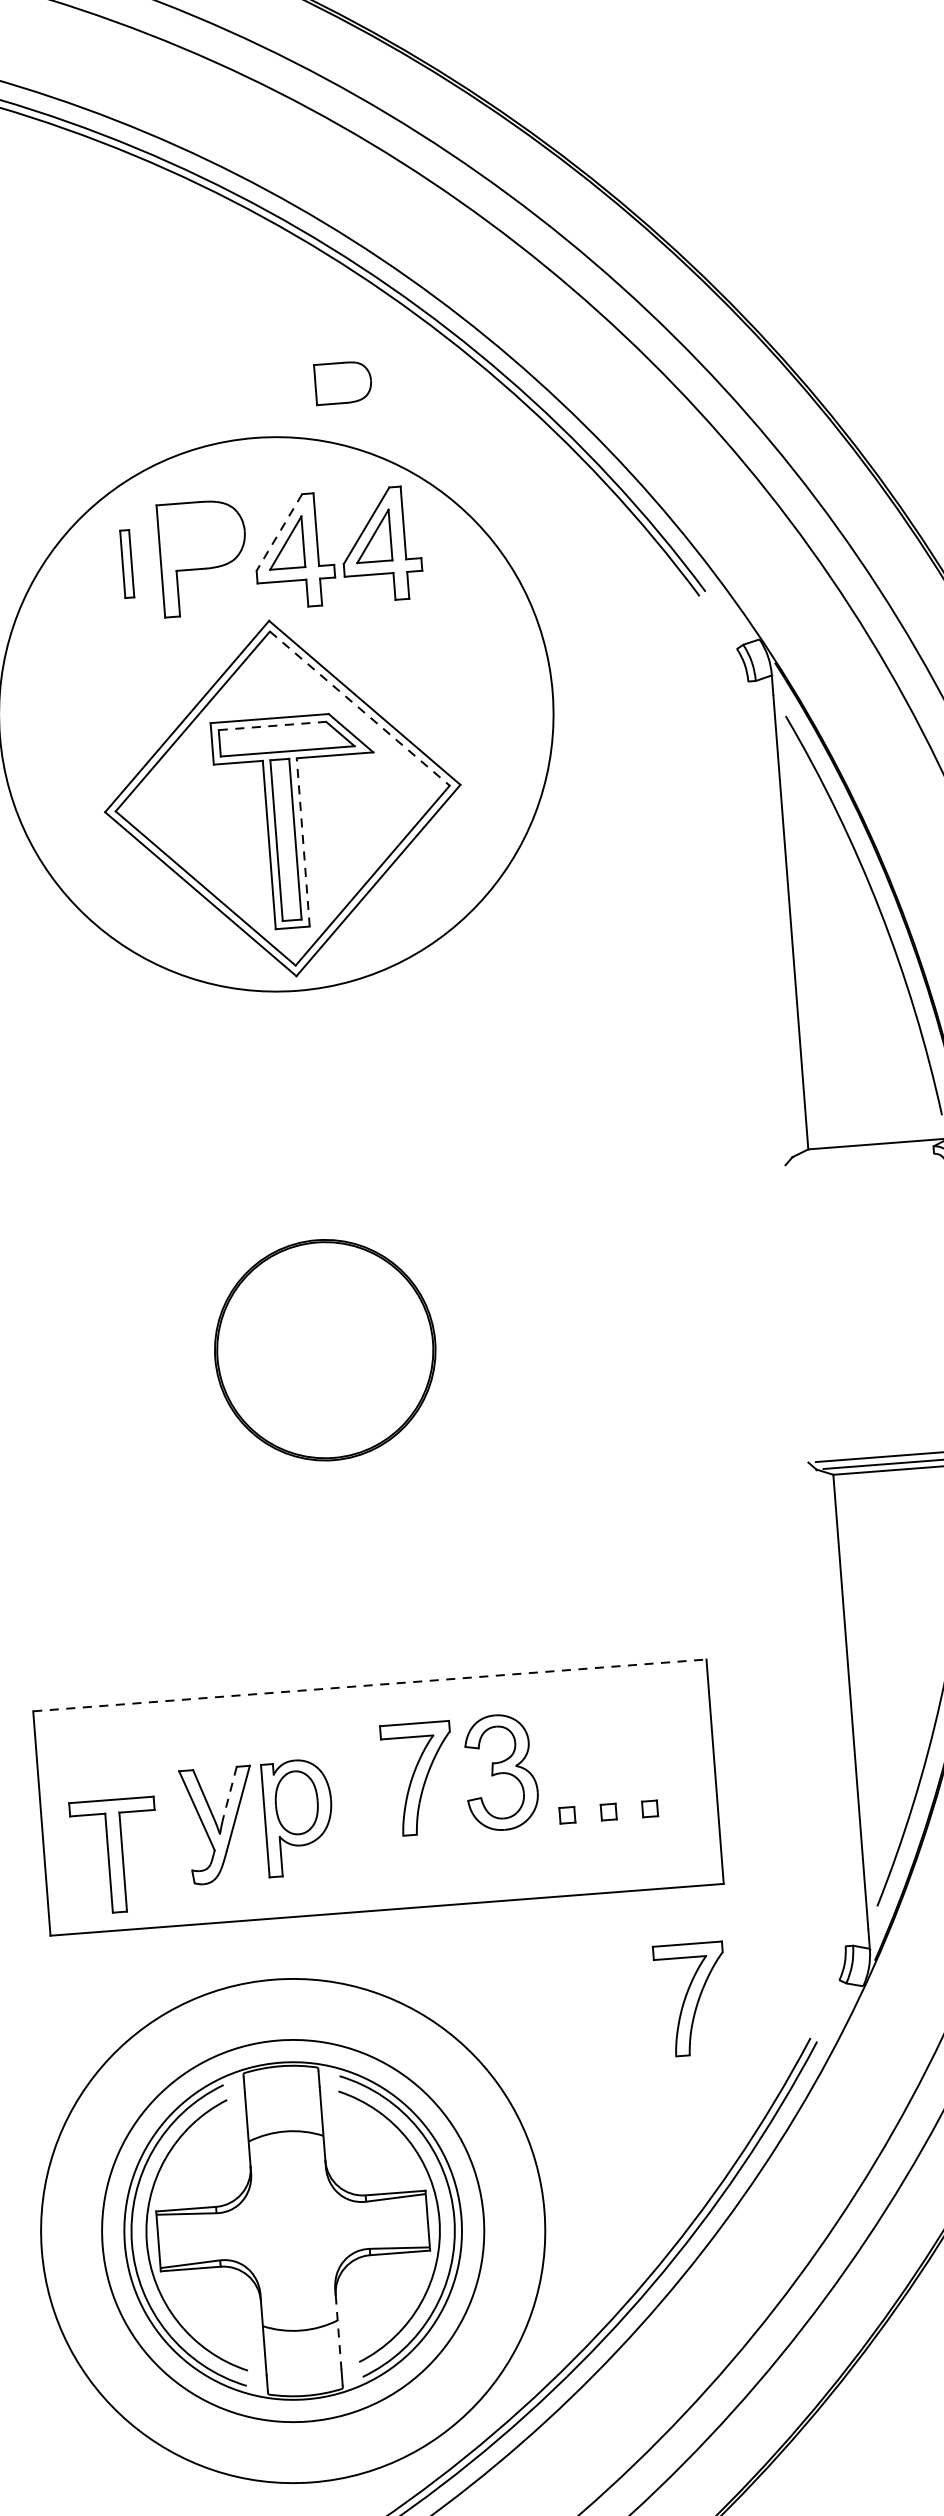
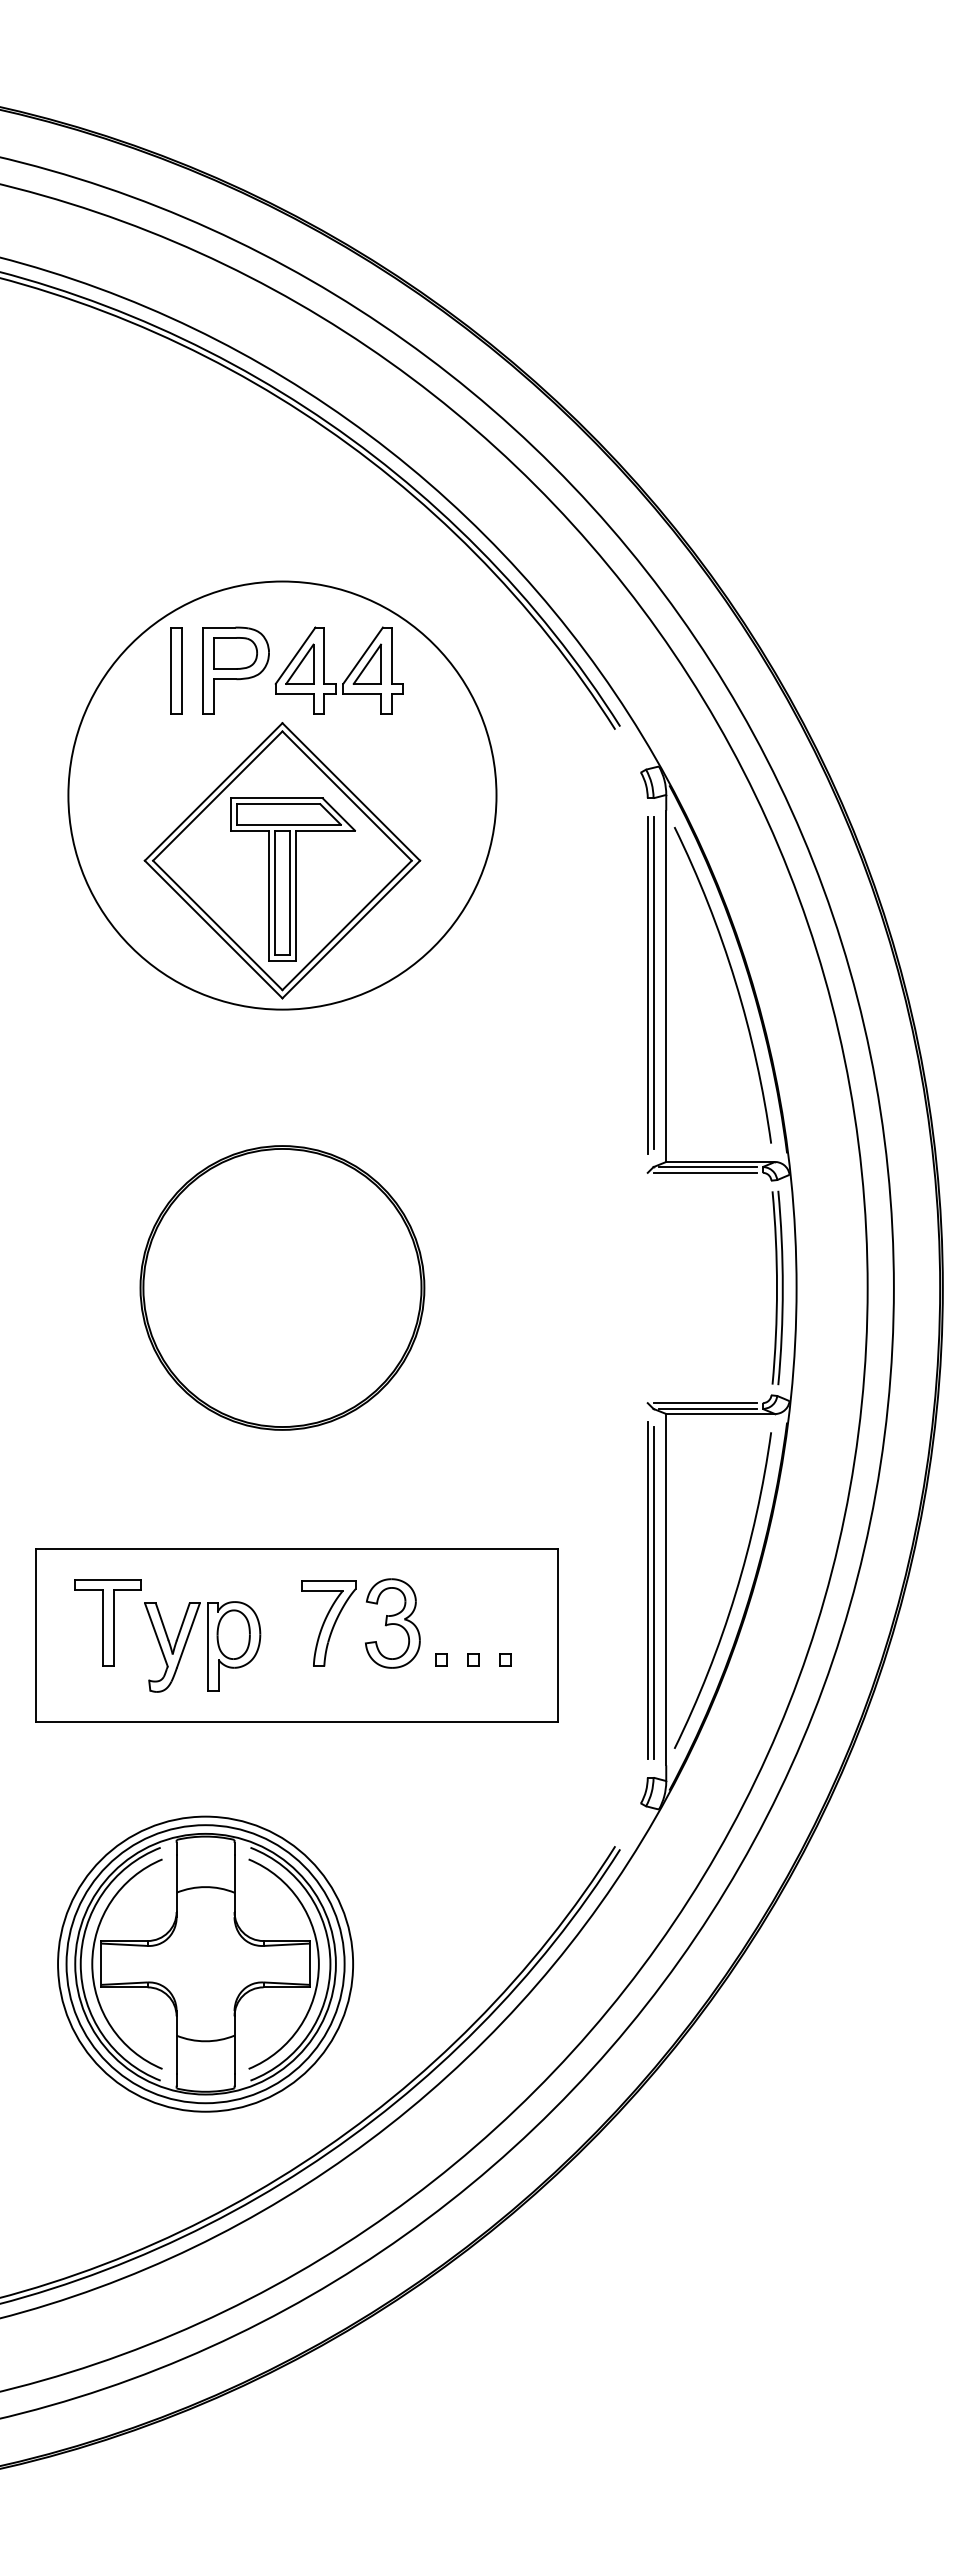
part: (343, 383) -> (235, 653), moved
line: (279, 533) -> (295, 656), dashed -> solid
part: (127, 563) -> (176, 670), size x1.67
line: (360, 709) -> (347, 796), dashed -> solid
line: (272, 726) -> (278, 804), dashed -> solid
line: (303, 842) -> (295, 895), dashed -> solid
line: (774, 918) -> (653, 982), added
line: (766, 923) -> (647, 985), added
line: (863, 1152) -> (708, 1167), added
line: (860, 1159) -> (705, 1172), added
part: (325, 1349) -> (282, 1287), size x1.67
line: (369, 1685) -> (296, 1548), dashed -> solid
part: (830, 1704) -> (650, 1590), added
line: (230, 1792) -> (183, 1622), dashed -> solid
part: (114, 1855) -> (107, 1622), moved
part: (690, 1999) -> (525, 1809), removed
circle: (293, 2231) -> (205, 1964), size x0.71
line: (338, 2333) -> (234, 2045), dashed -> solid

